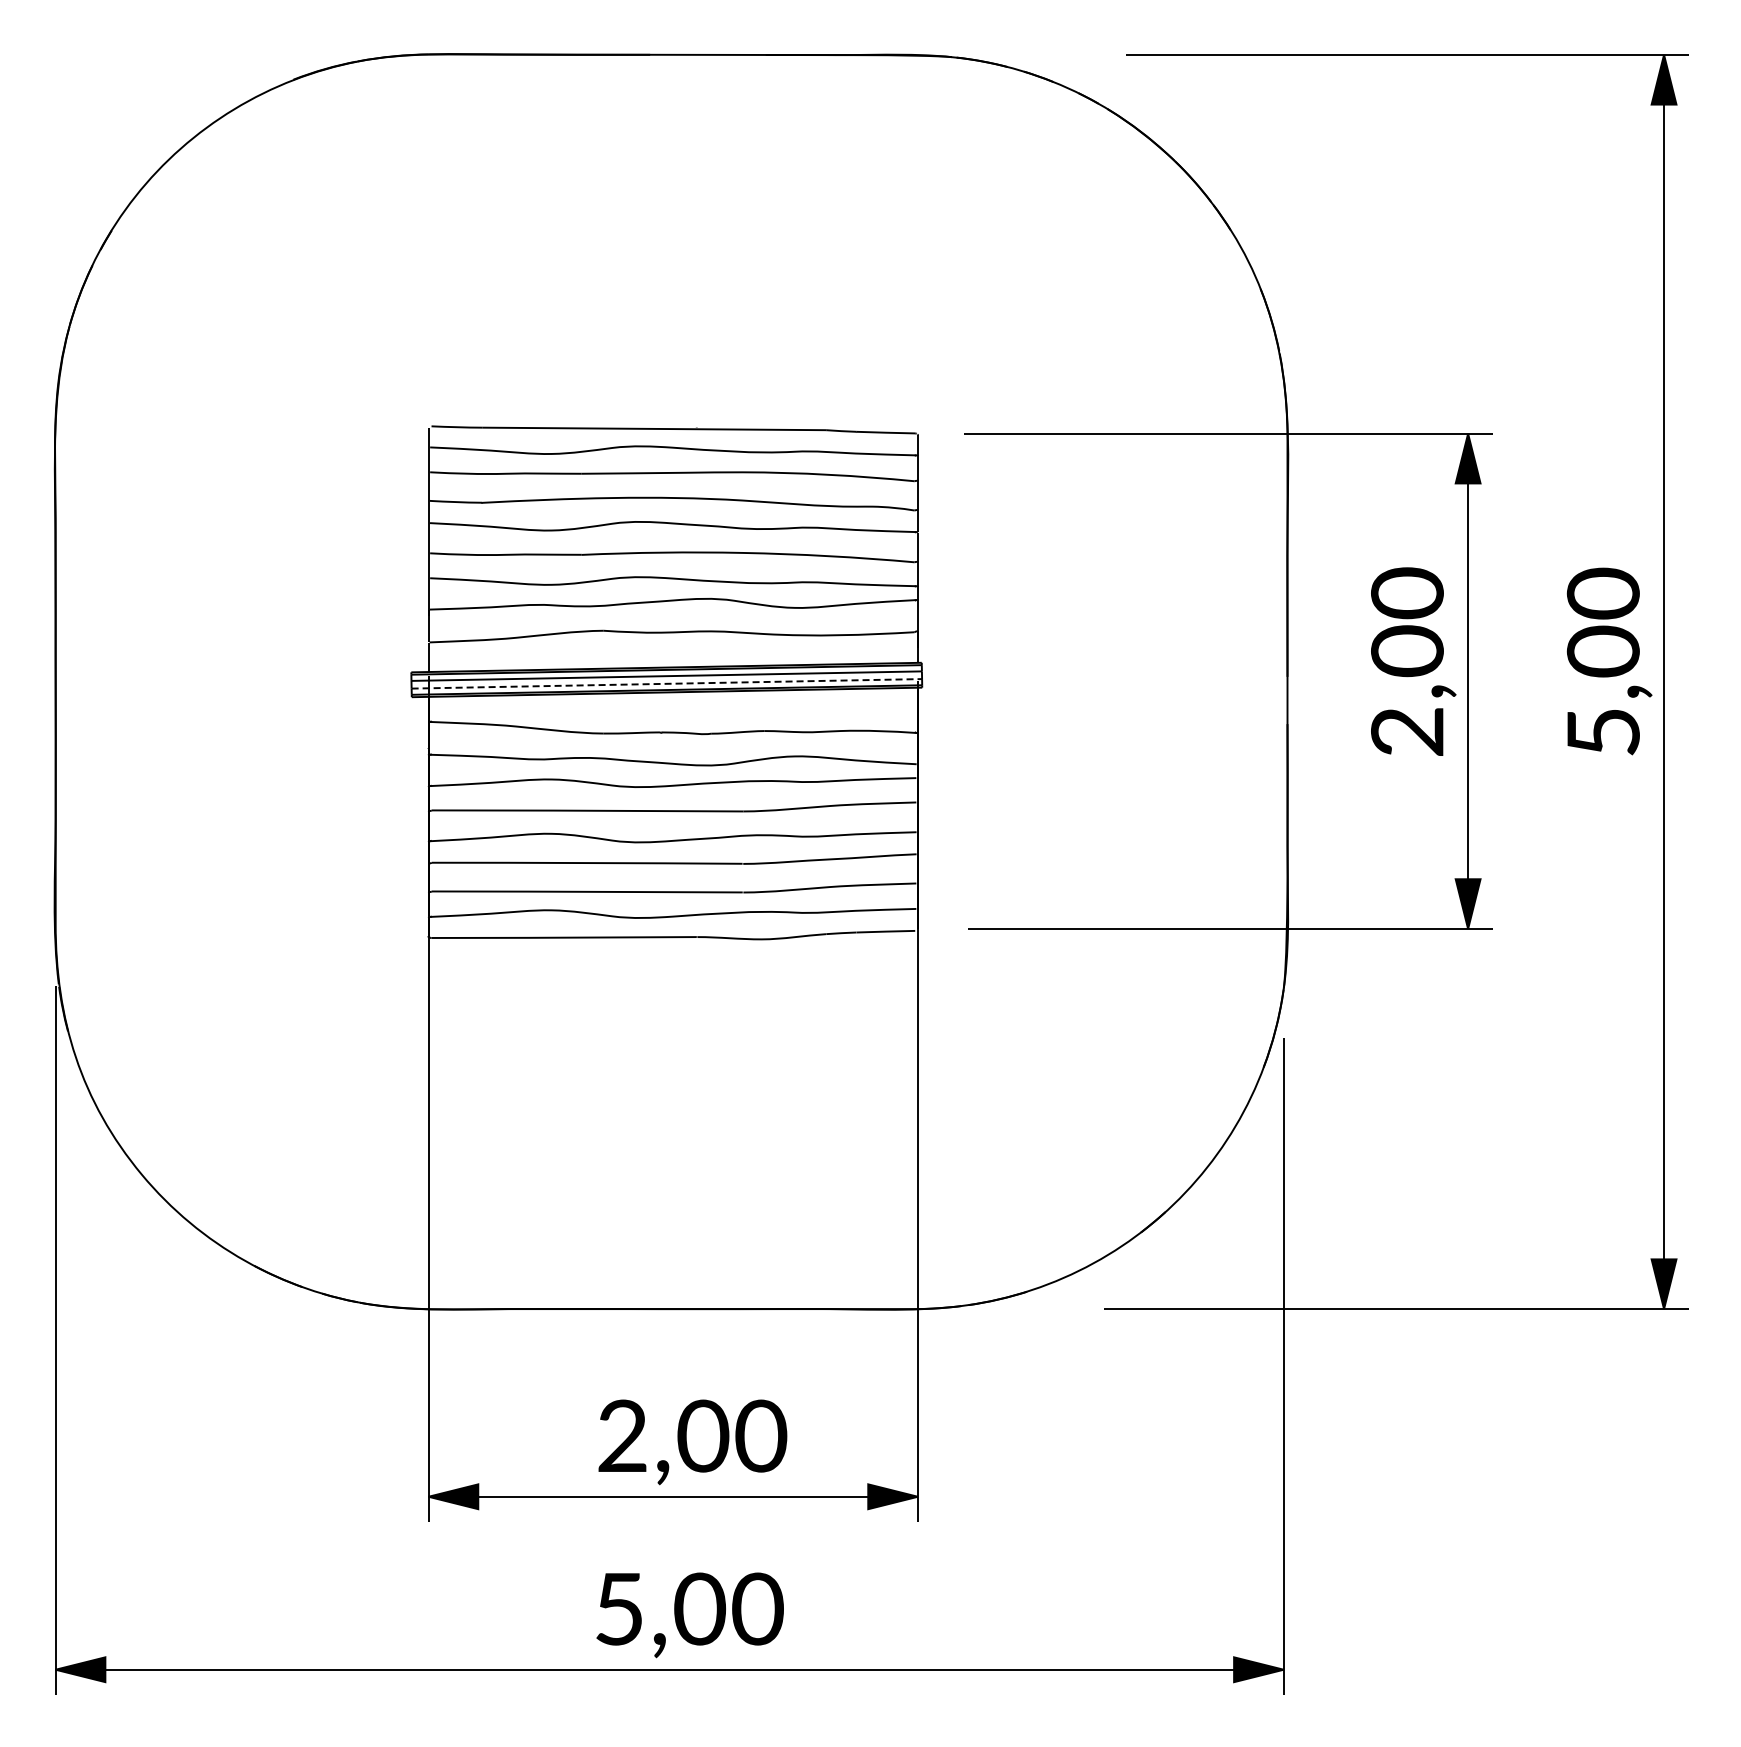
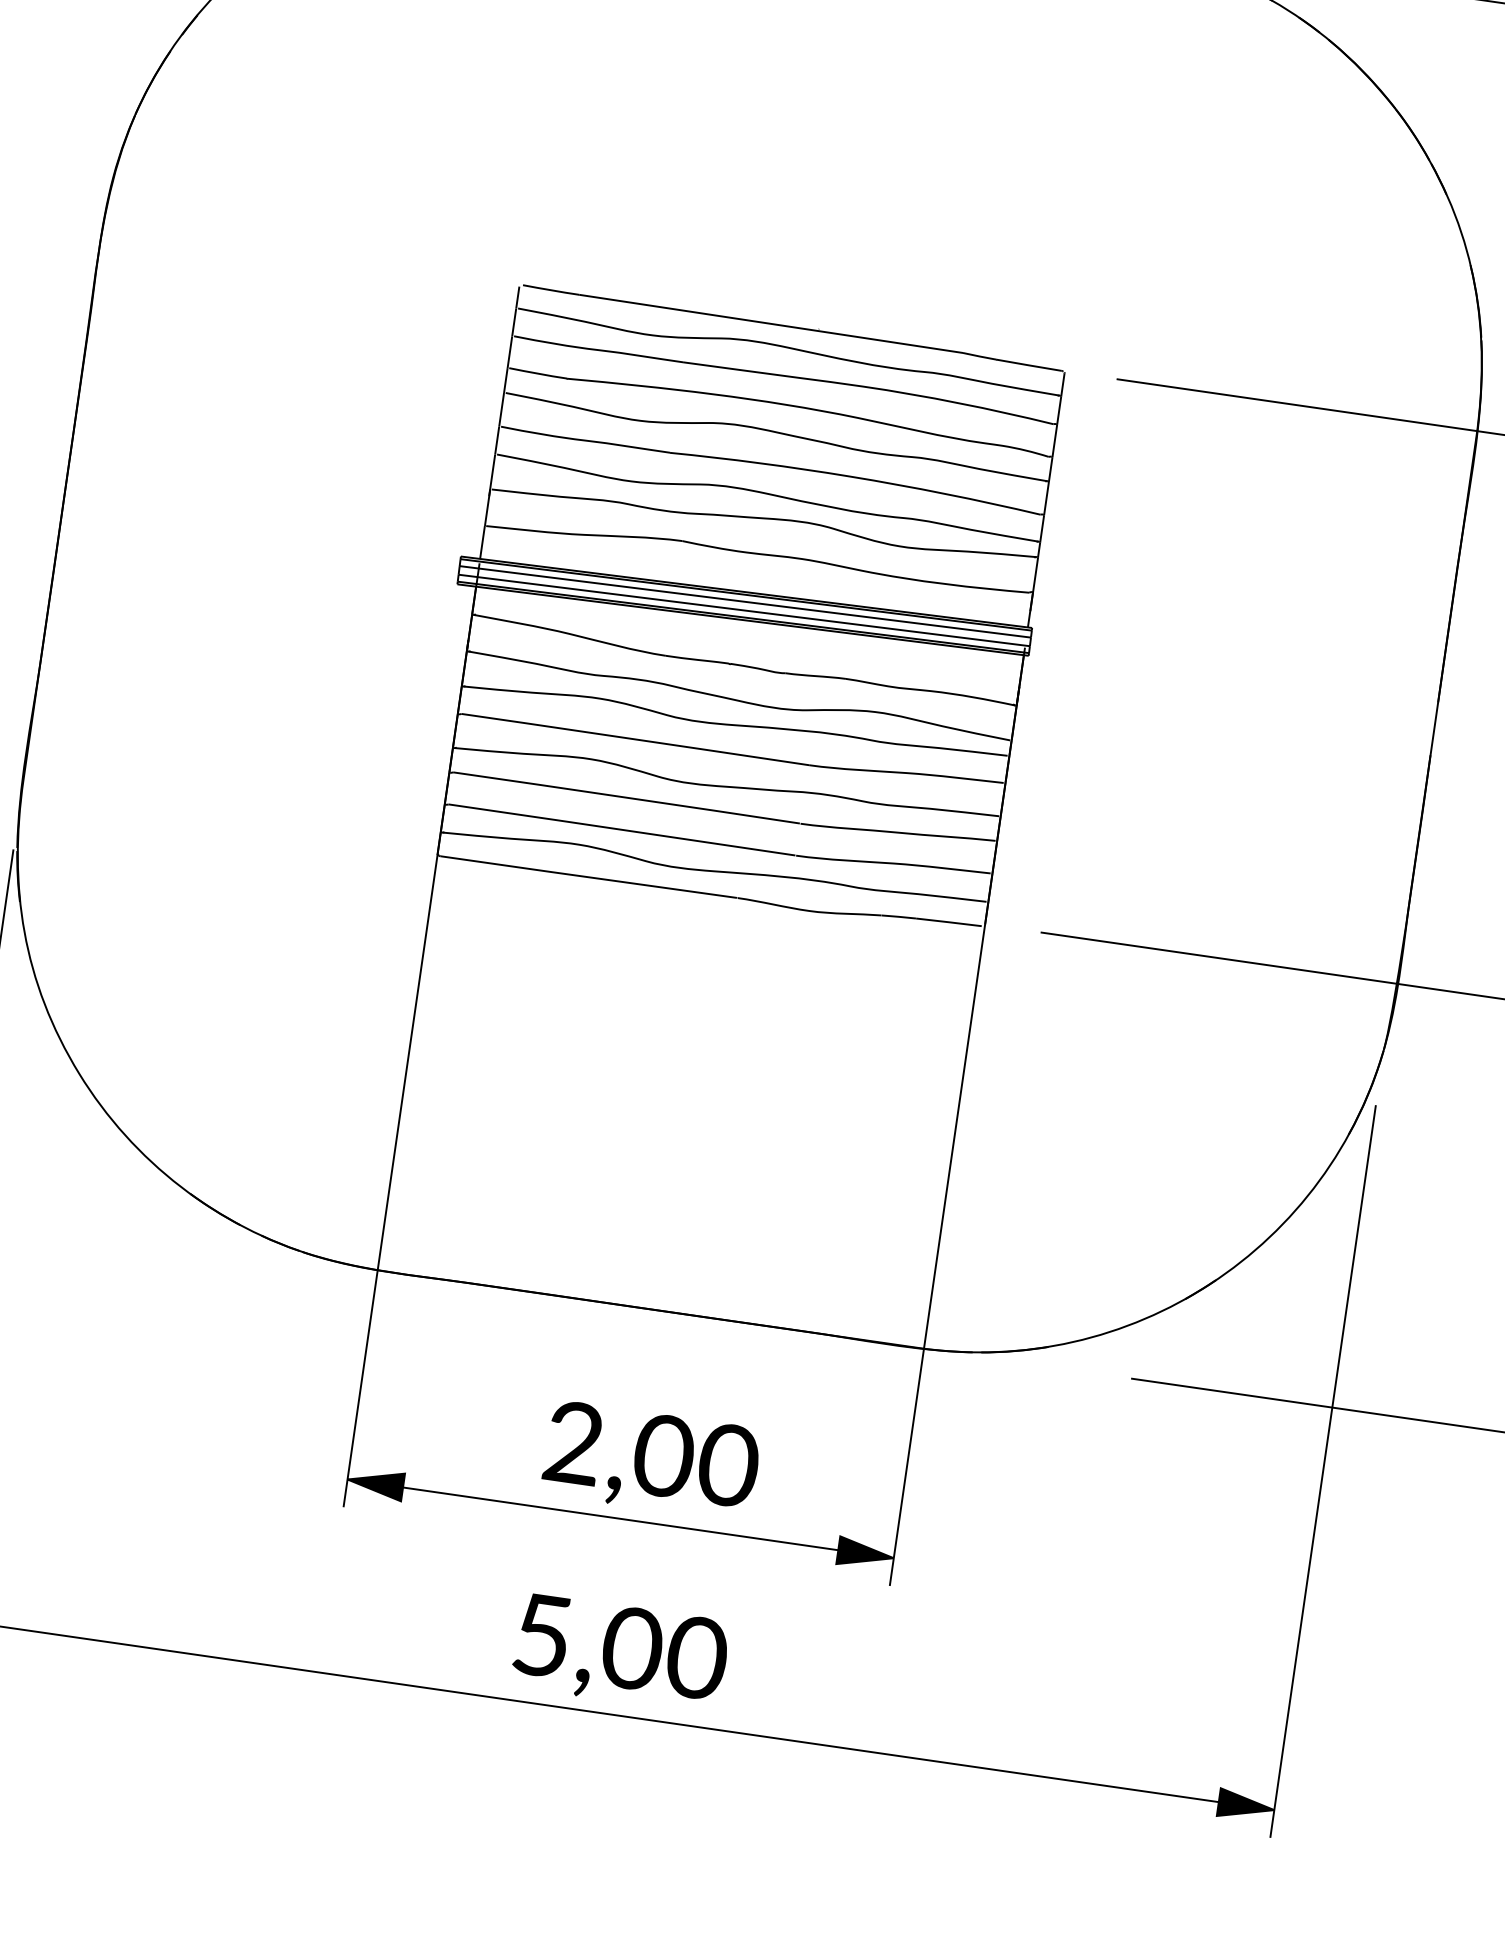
line: (667, 683) -> (745, 610), dashed -> solid

